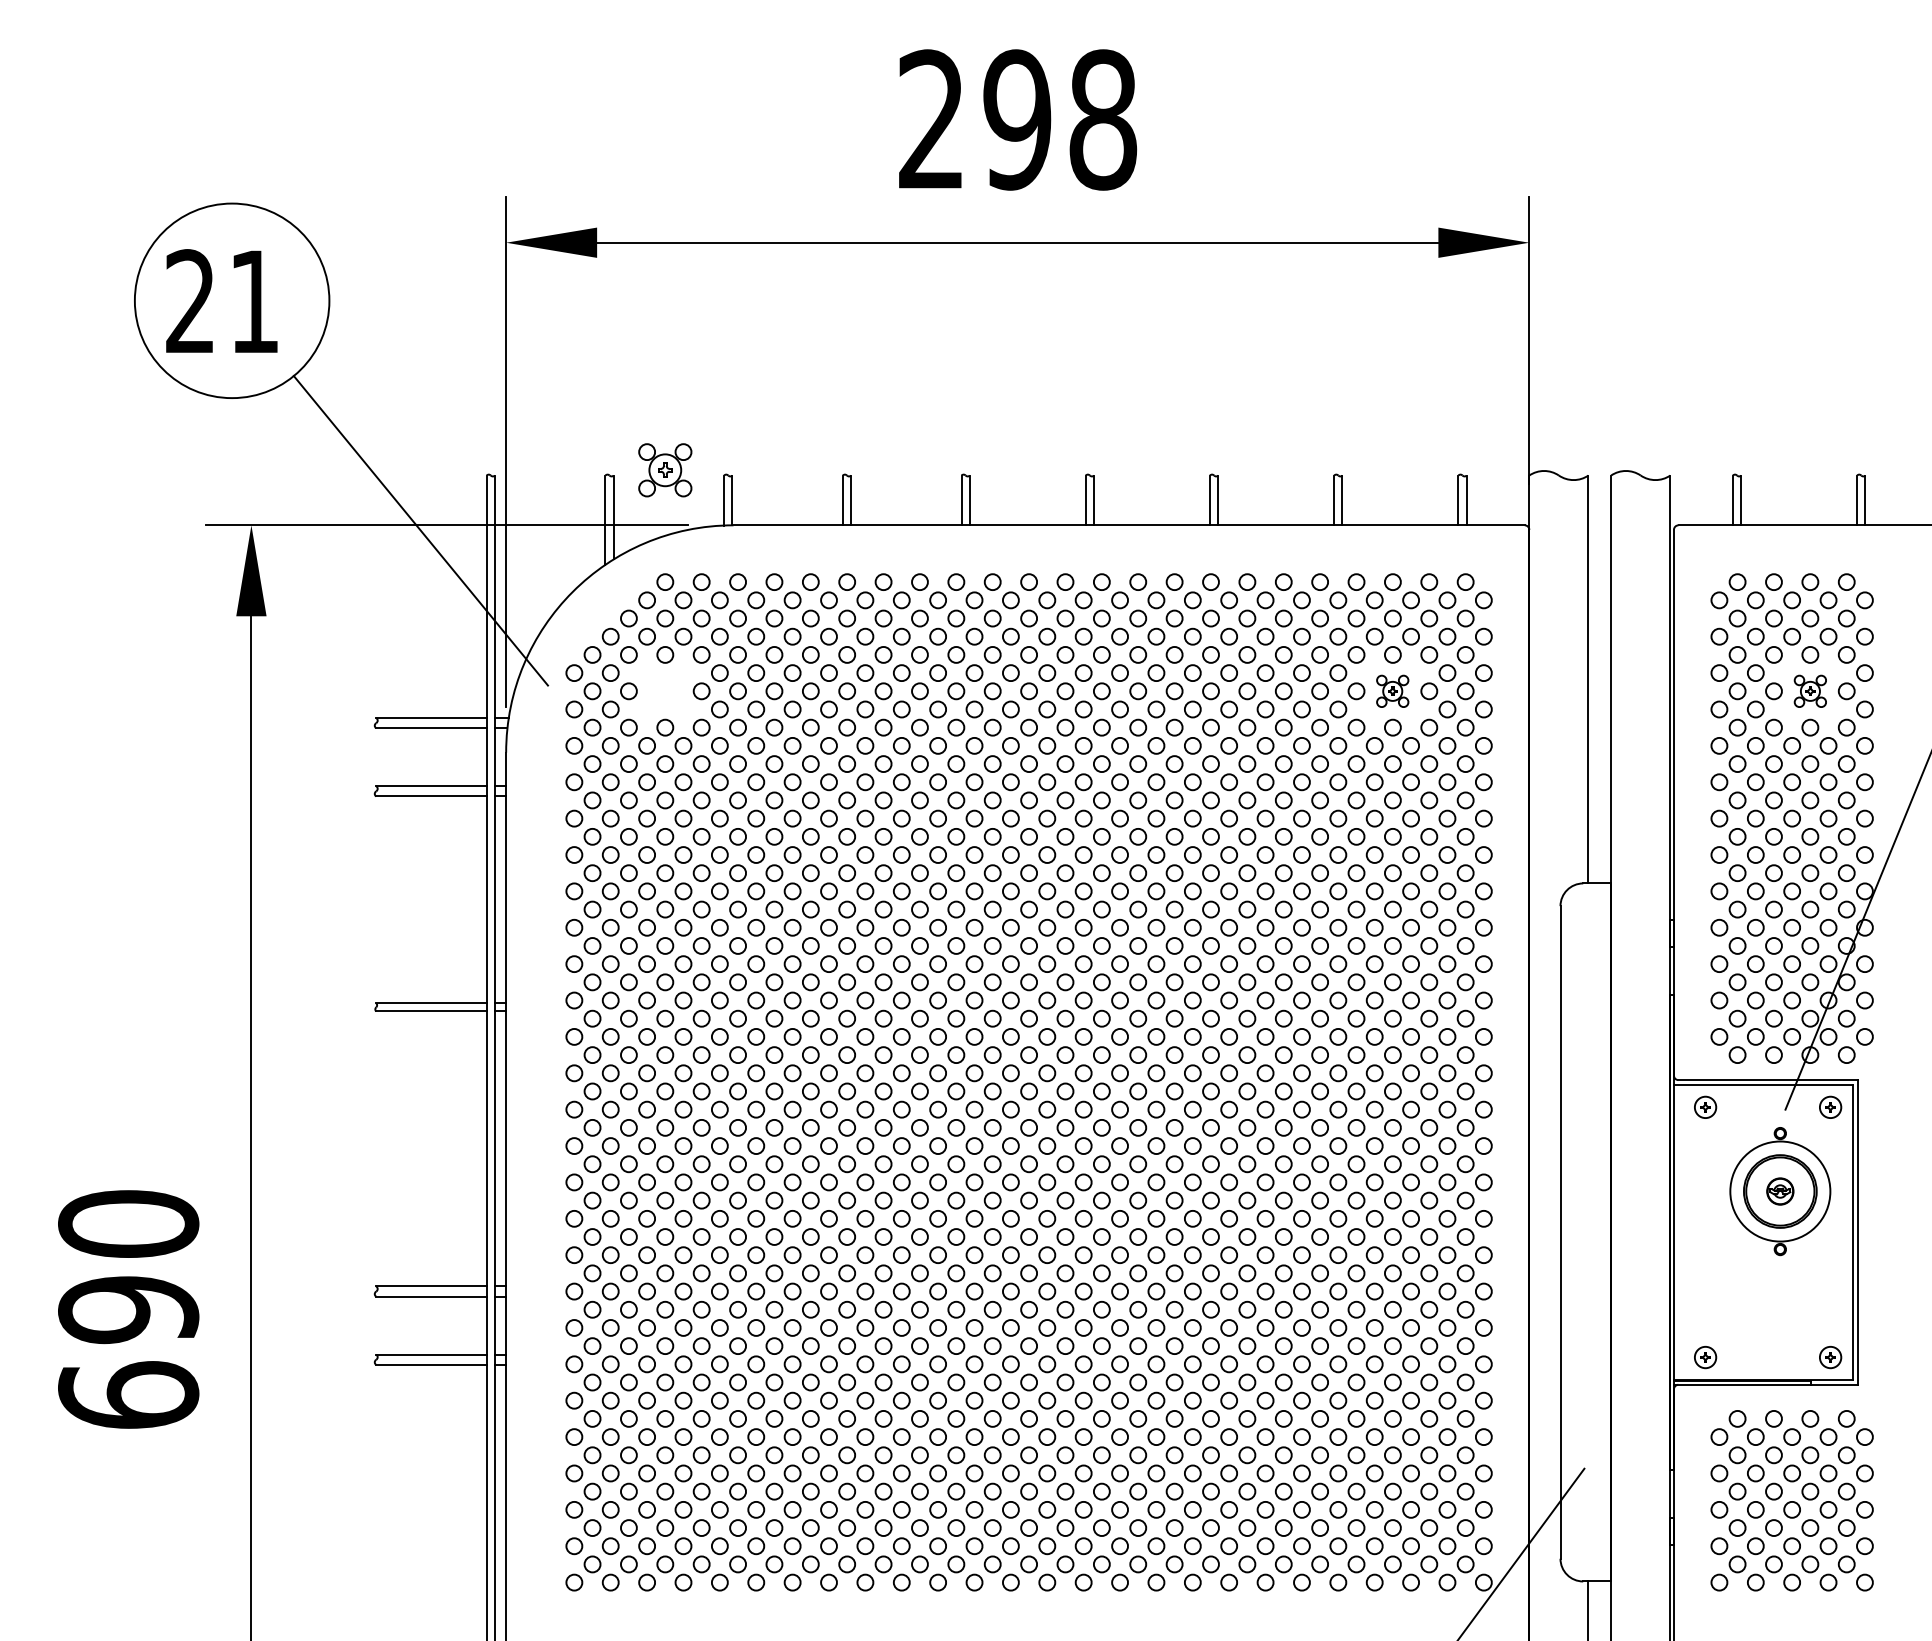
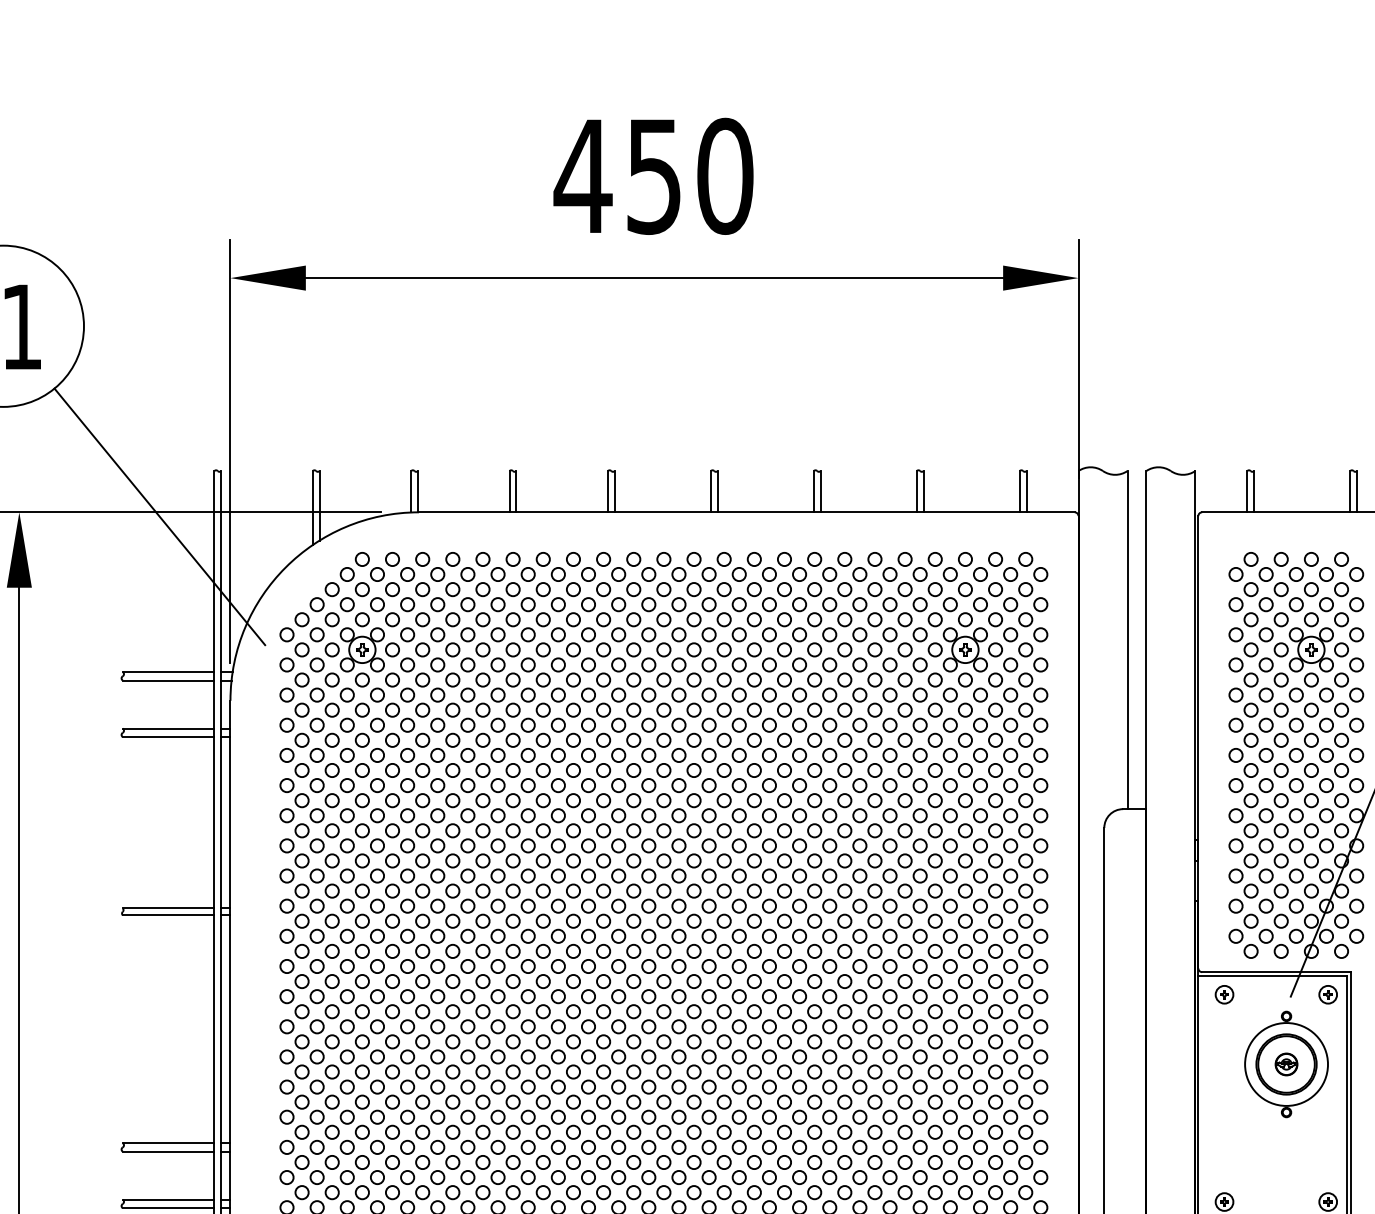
text: (1016, 119) -> (653, 175), 298 -> 450
part: (665, 470) -> (362, 650), moved
part: (1392, 691) -> (965, 650), size x1.67
part: (1810, 691) -> (1311, 650), size x1.67

